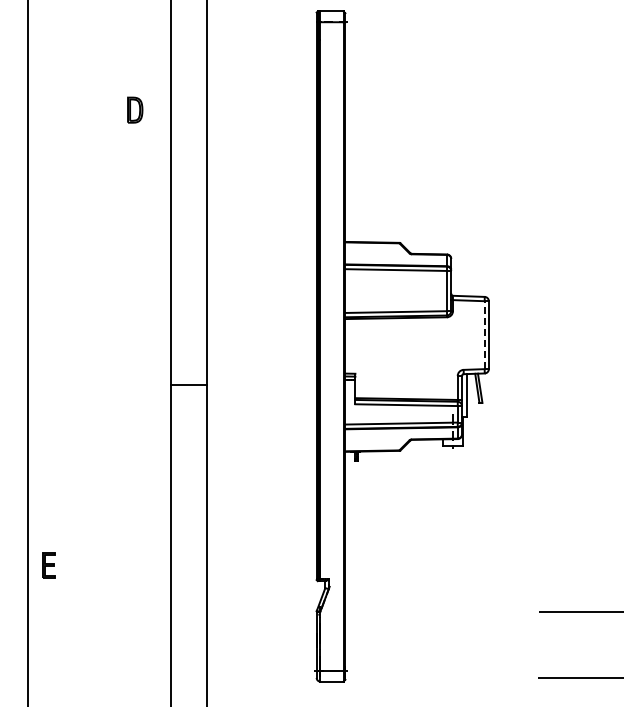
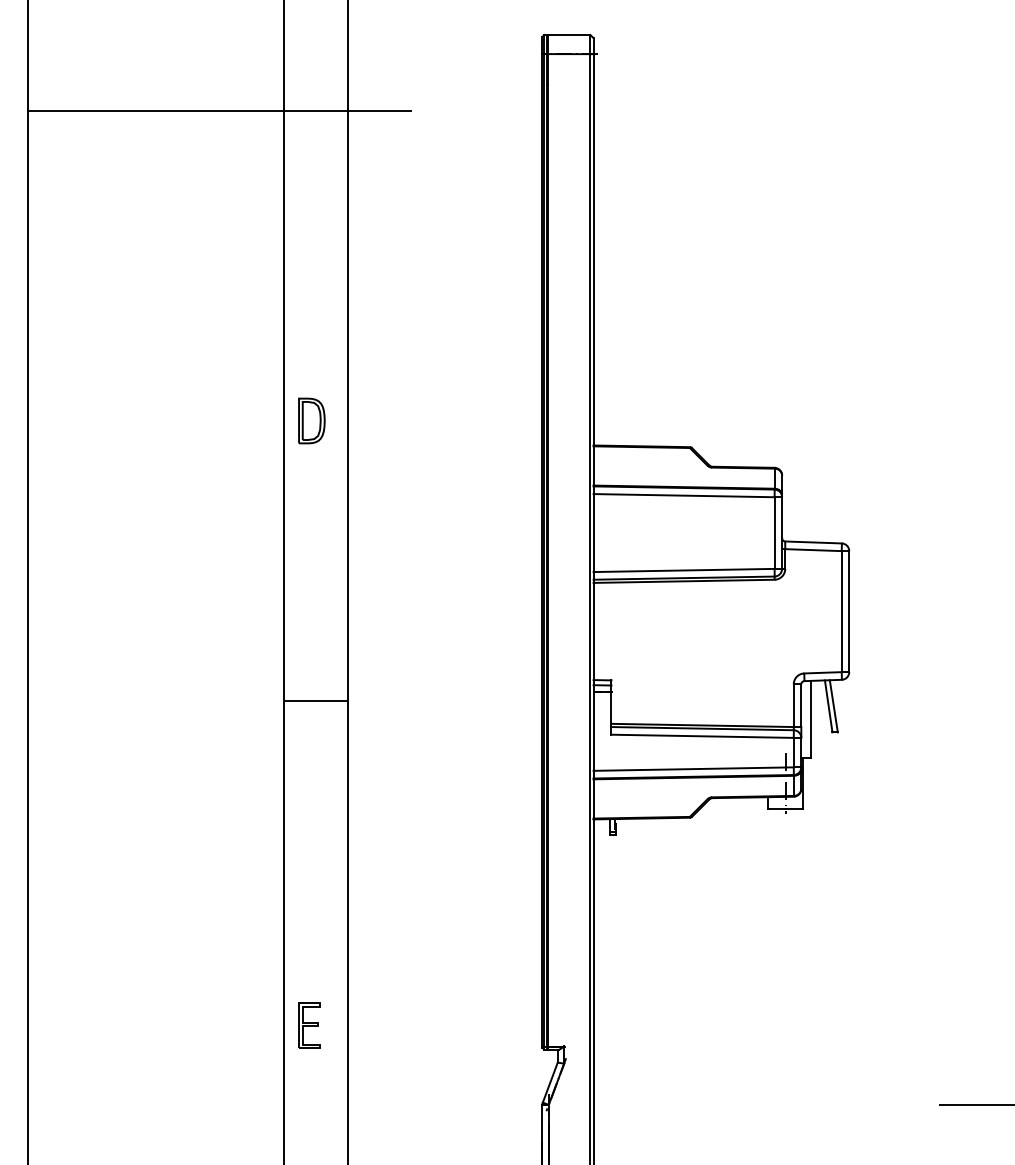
line: (135, 54) -> (219, 111), added
part: (135, 109) -> (312, 419), moved
line: (484, 335) -> (841, 612), dashed -> solid
part: (48, 565) -> (308, 1025), moved

